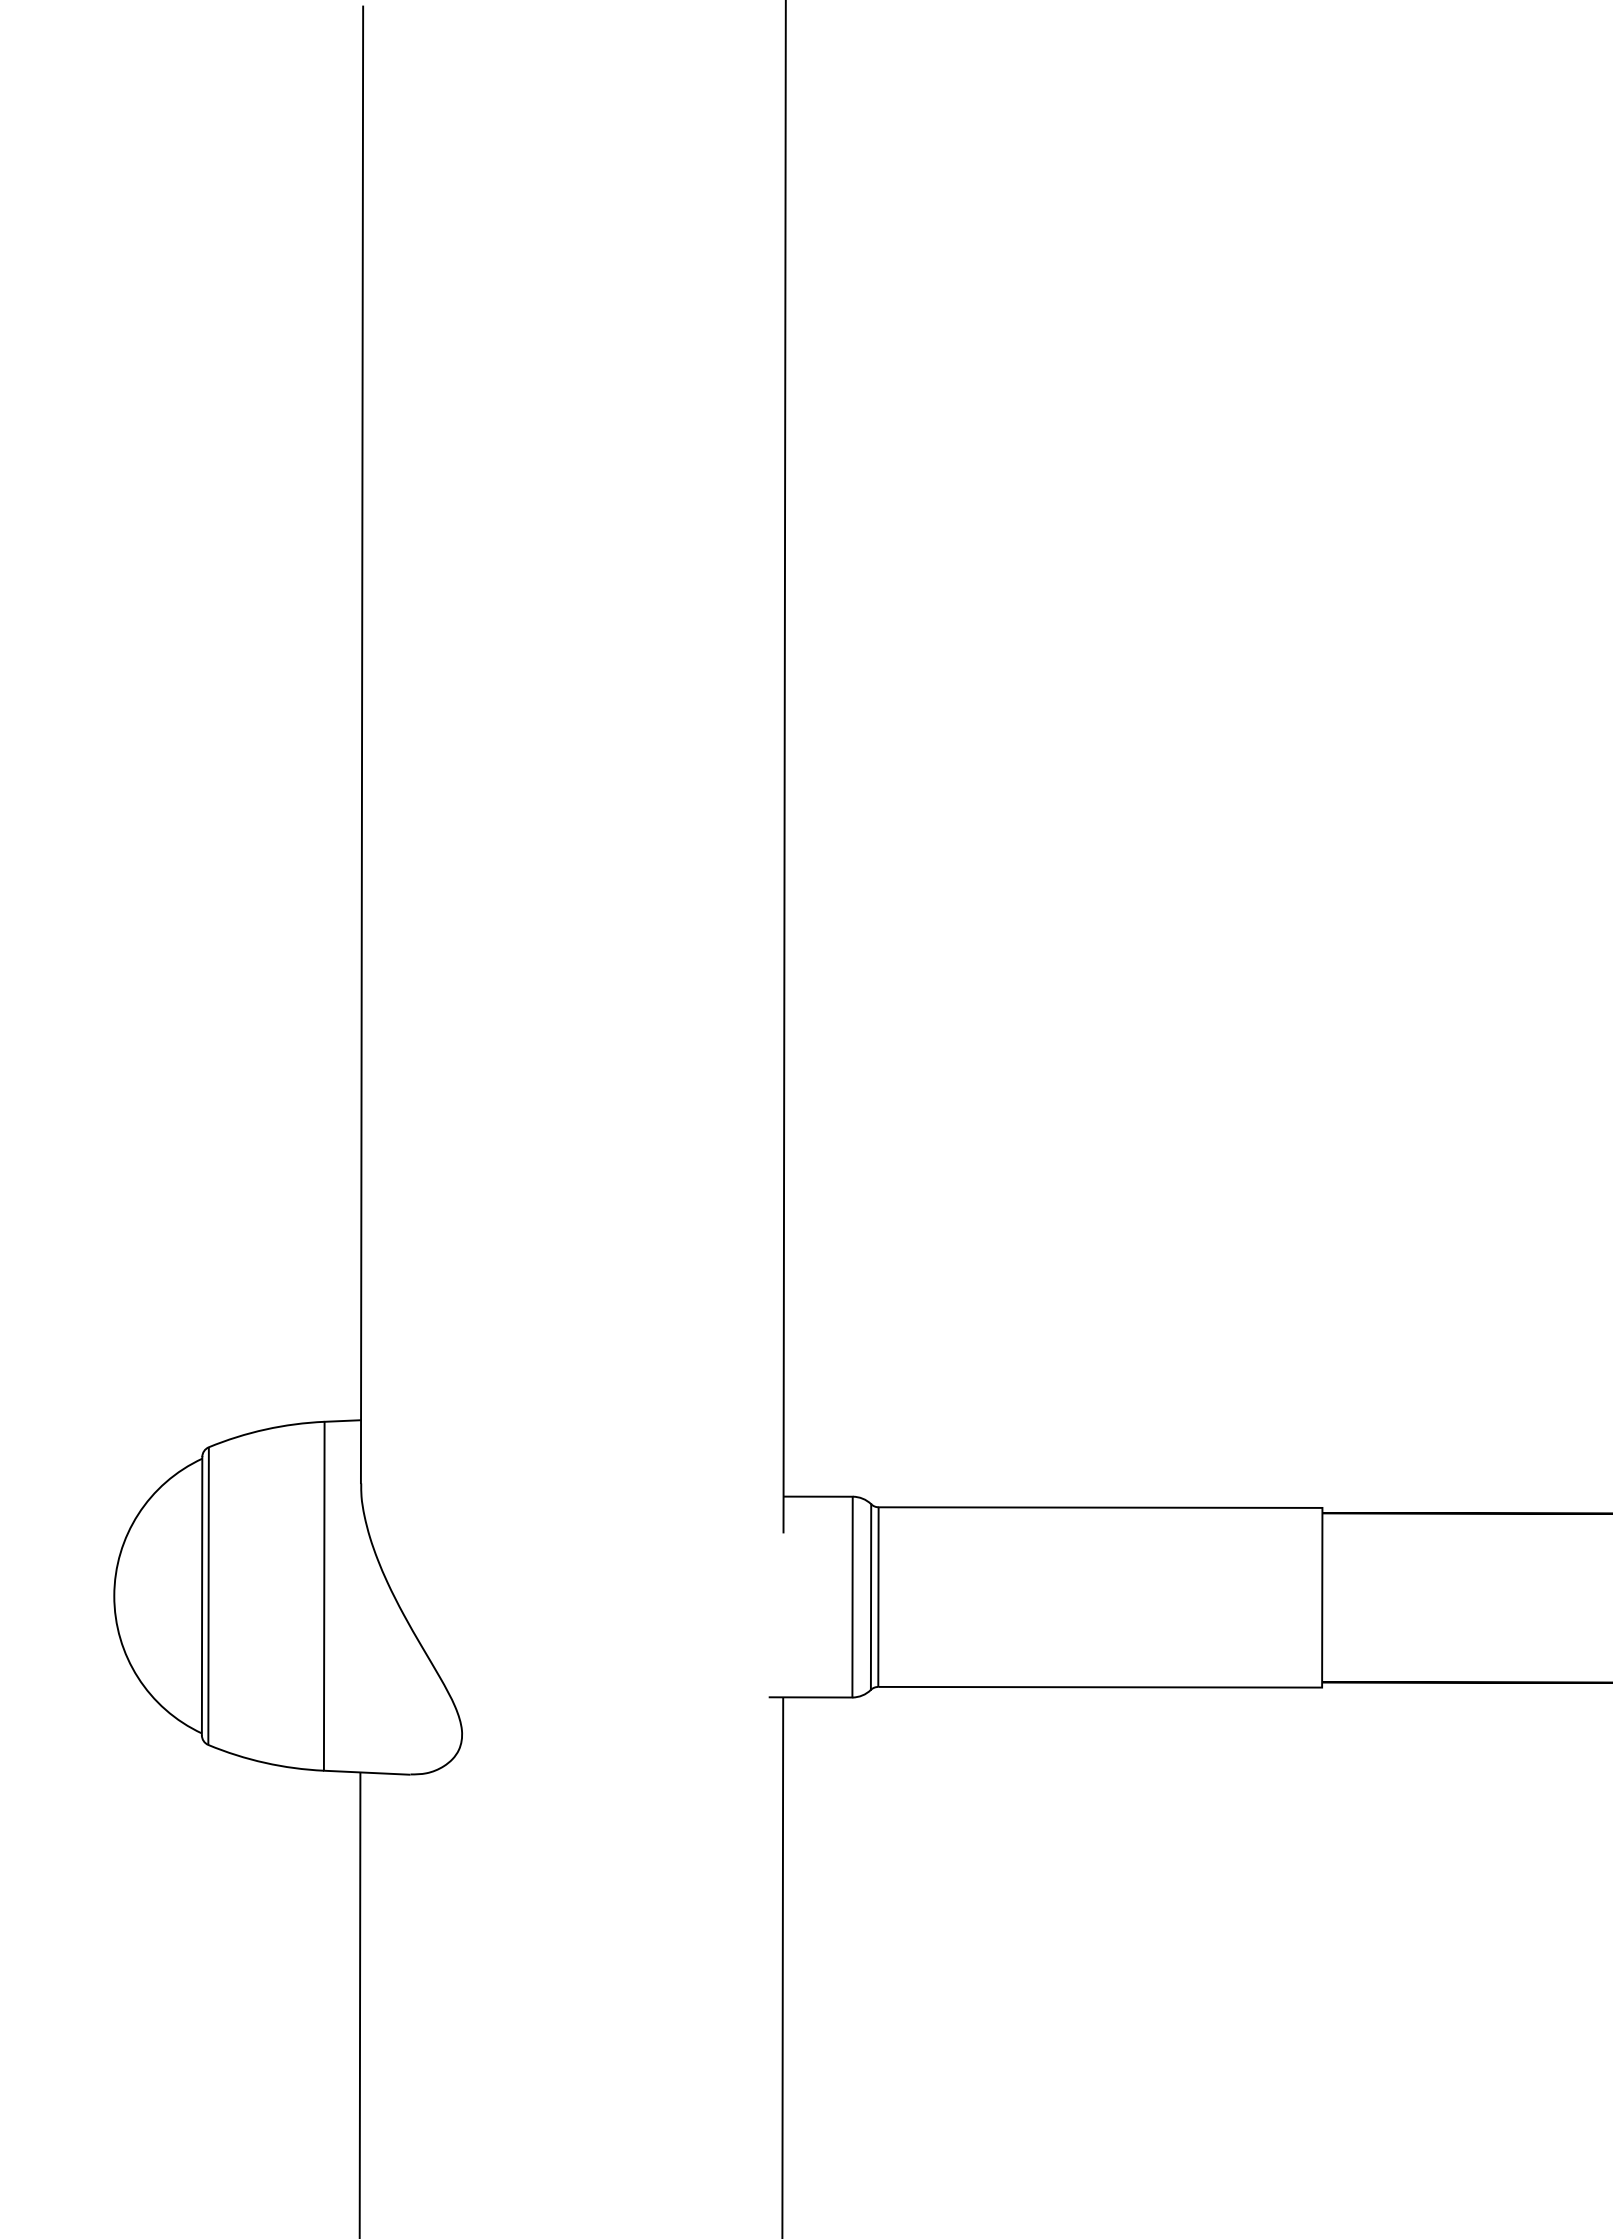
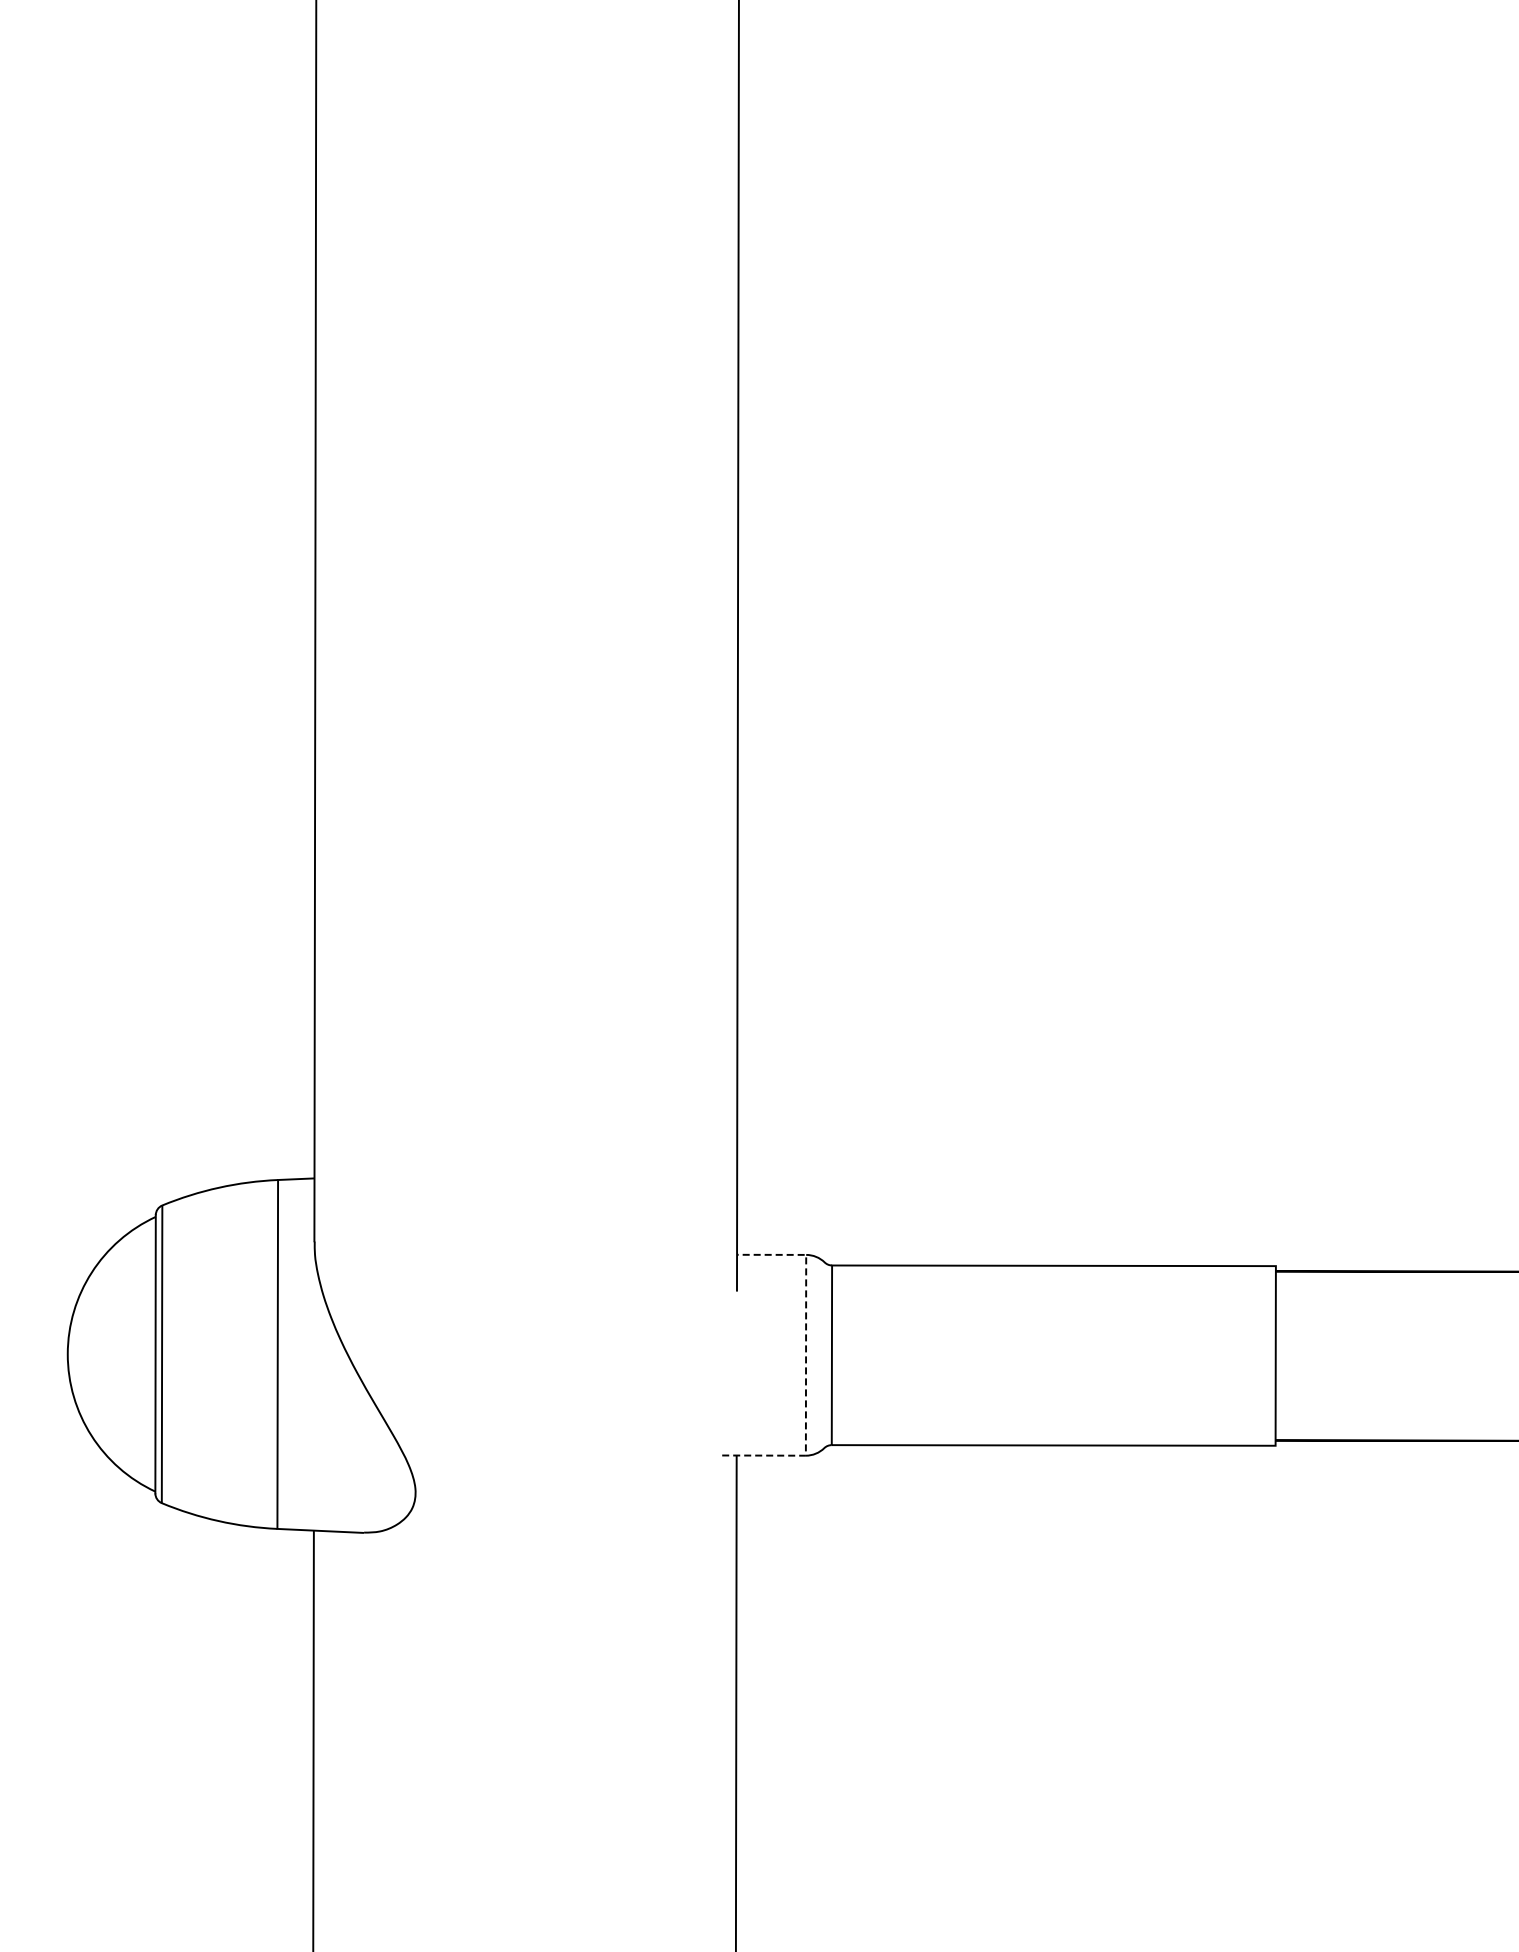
line: (870, 1596) -> (823, 1354), removed
line: (852, 1603) -> (805, 1361), solid -> dashed

